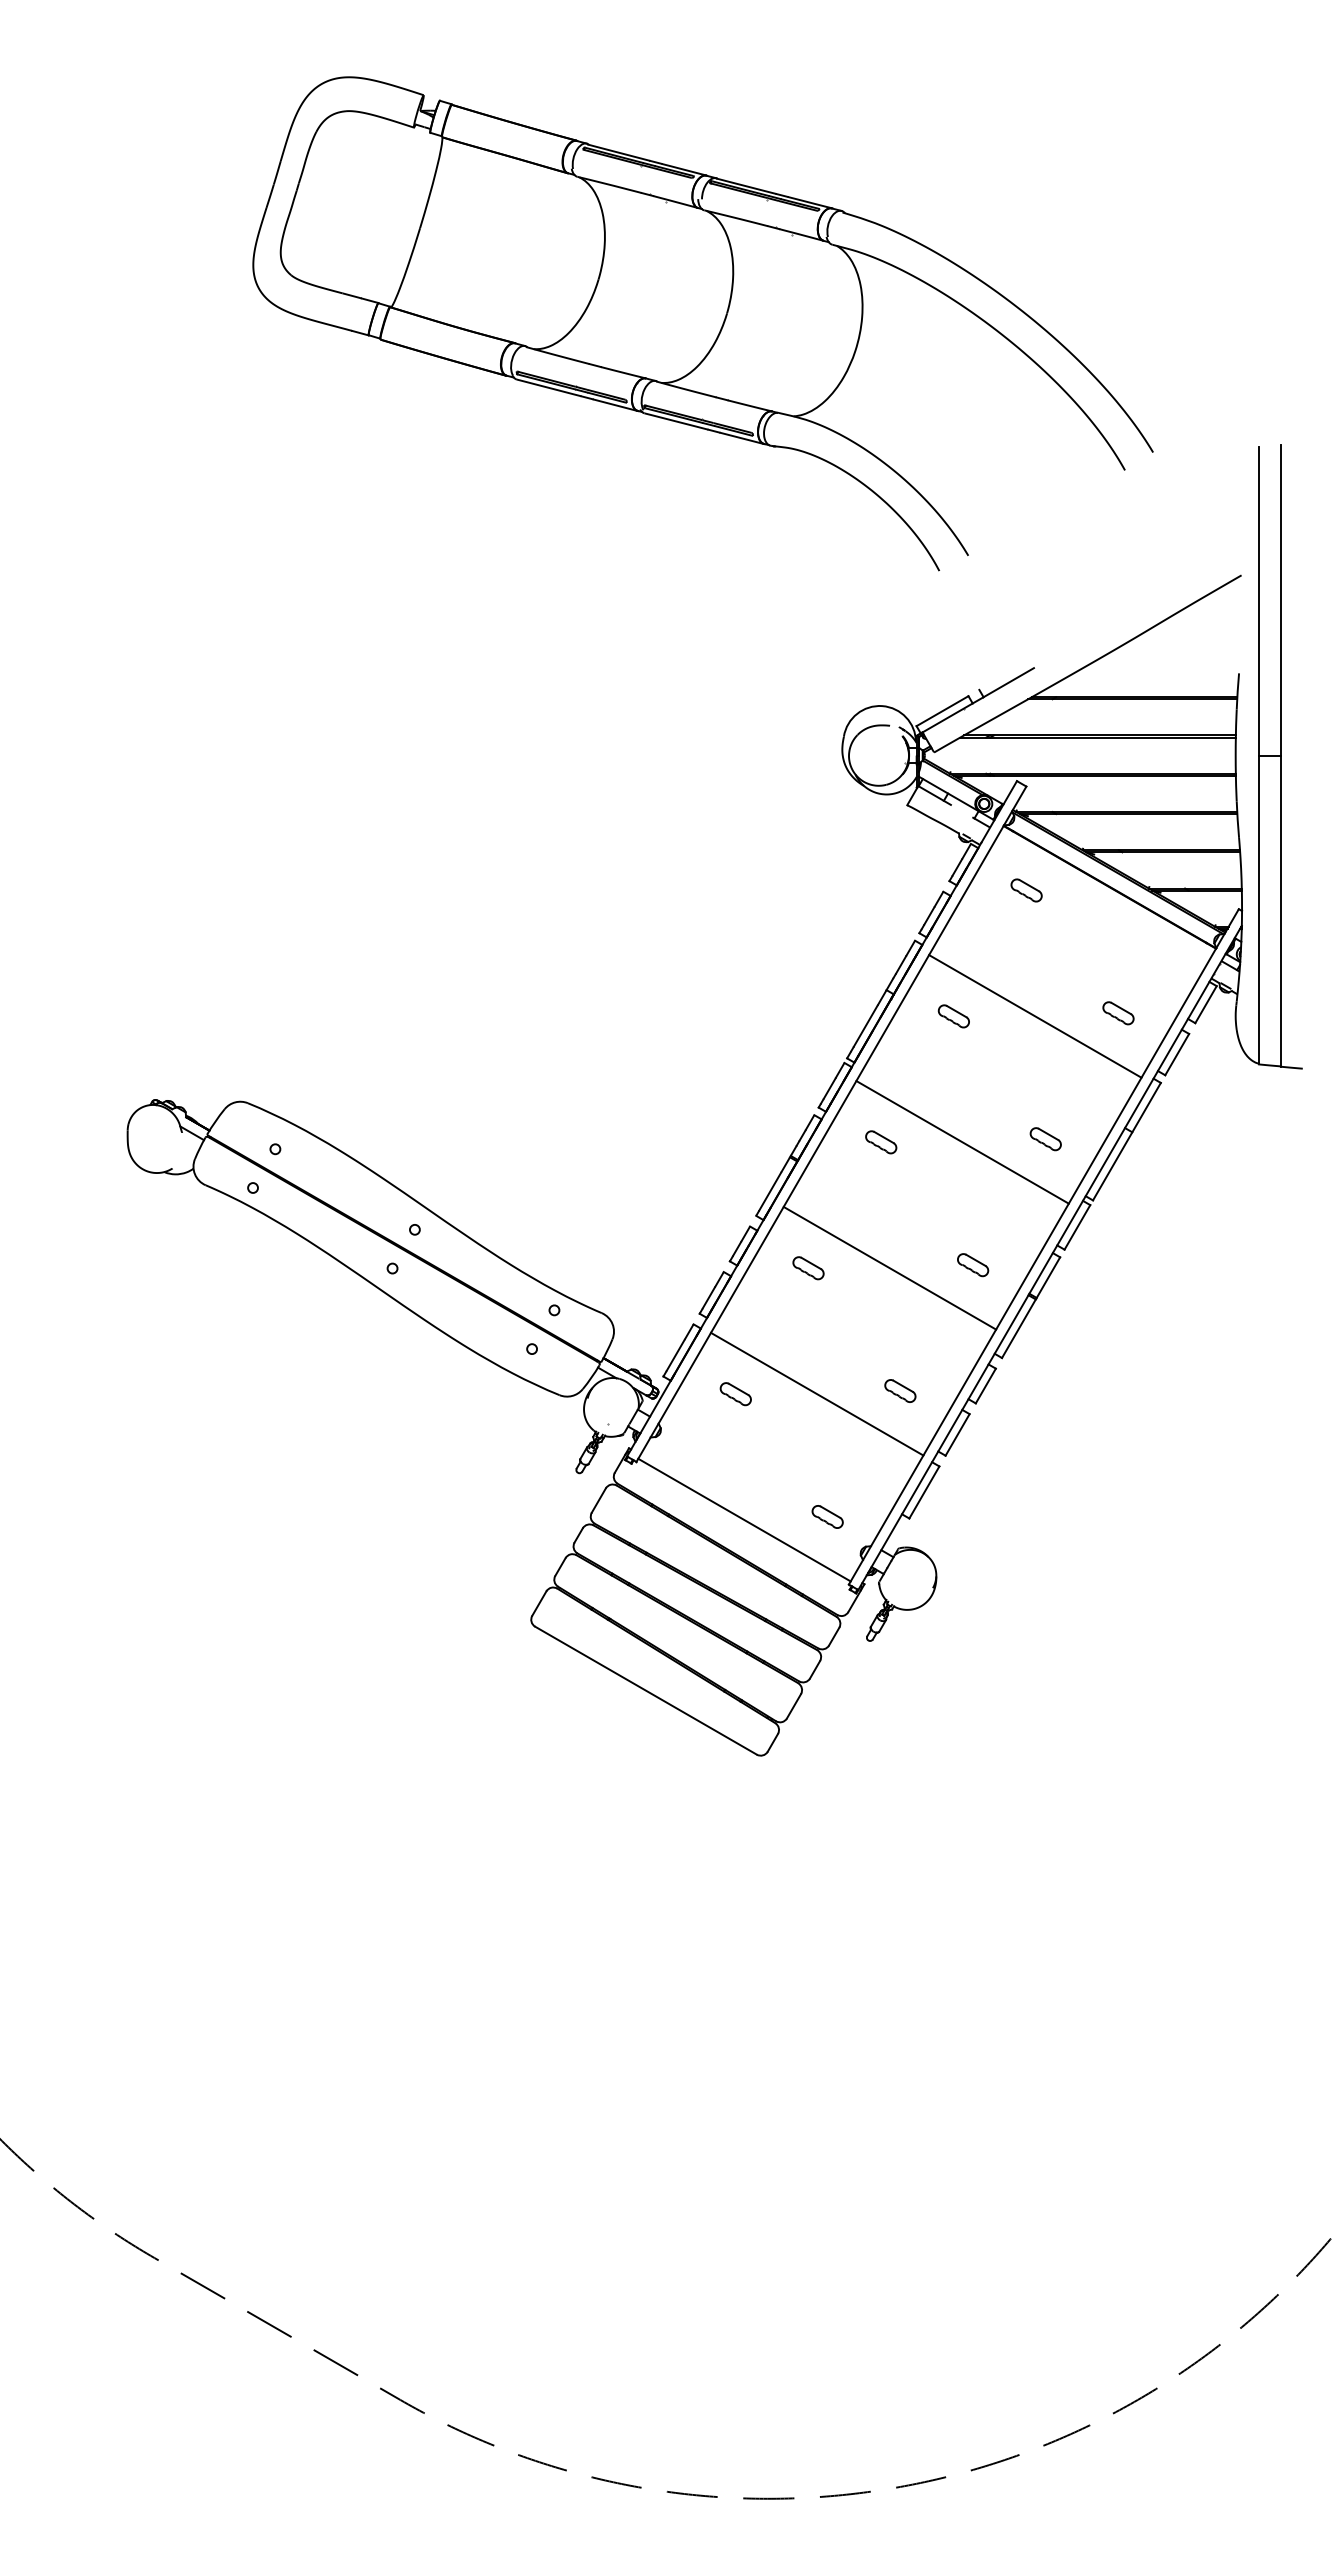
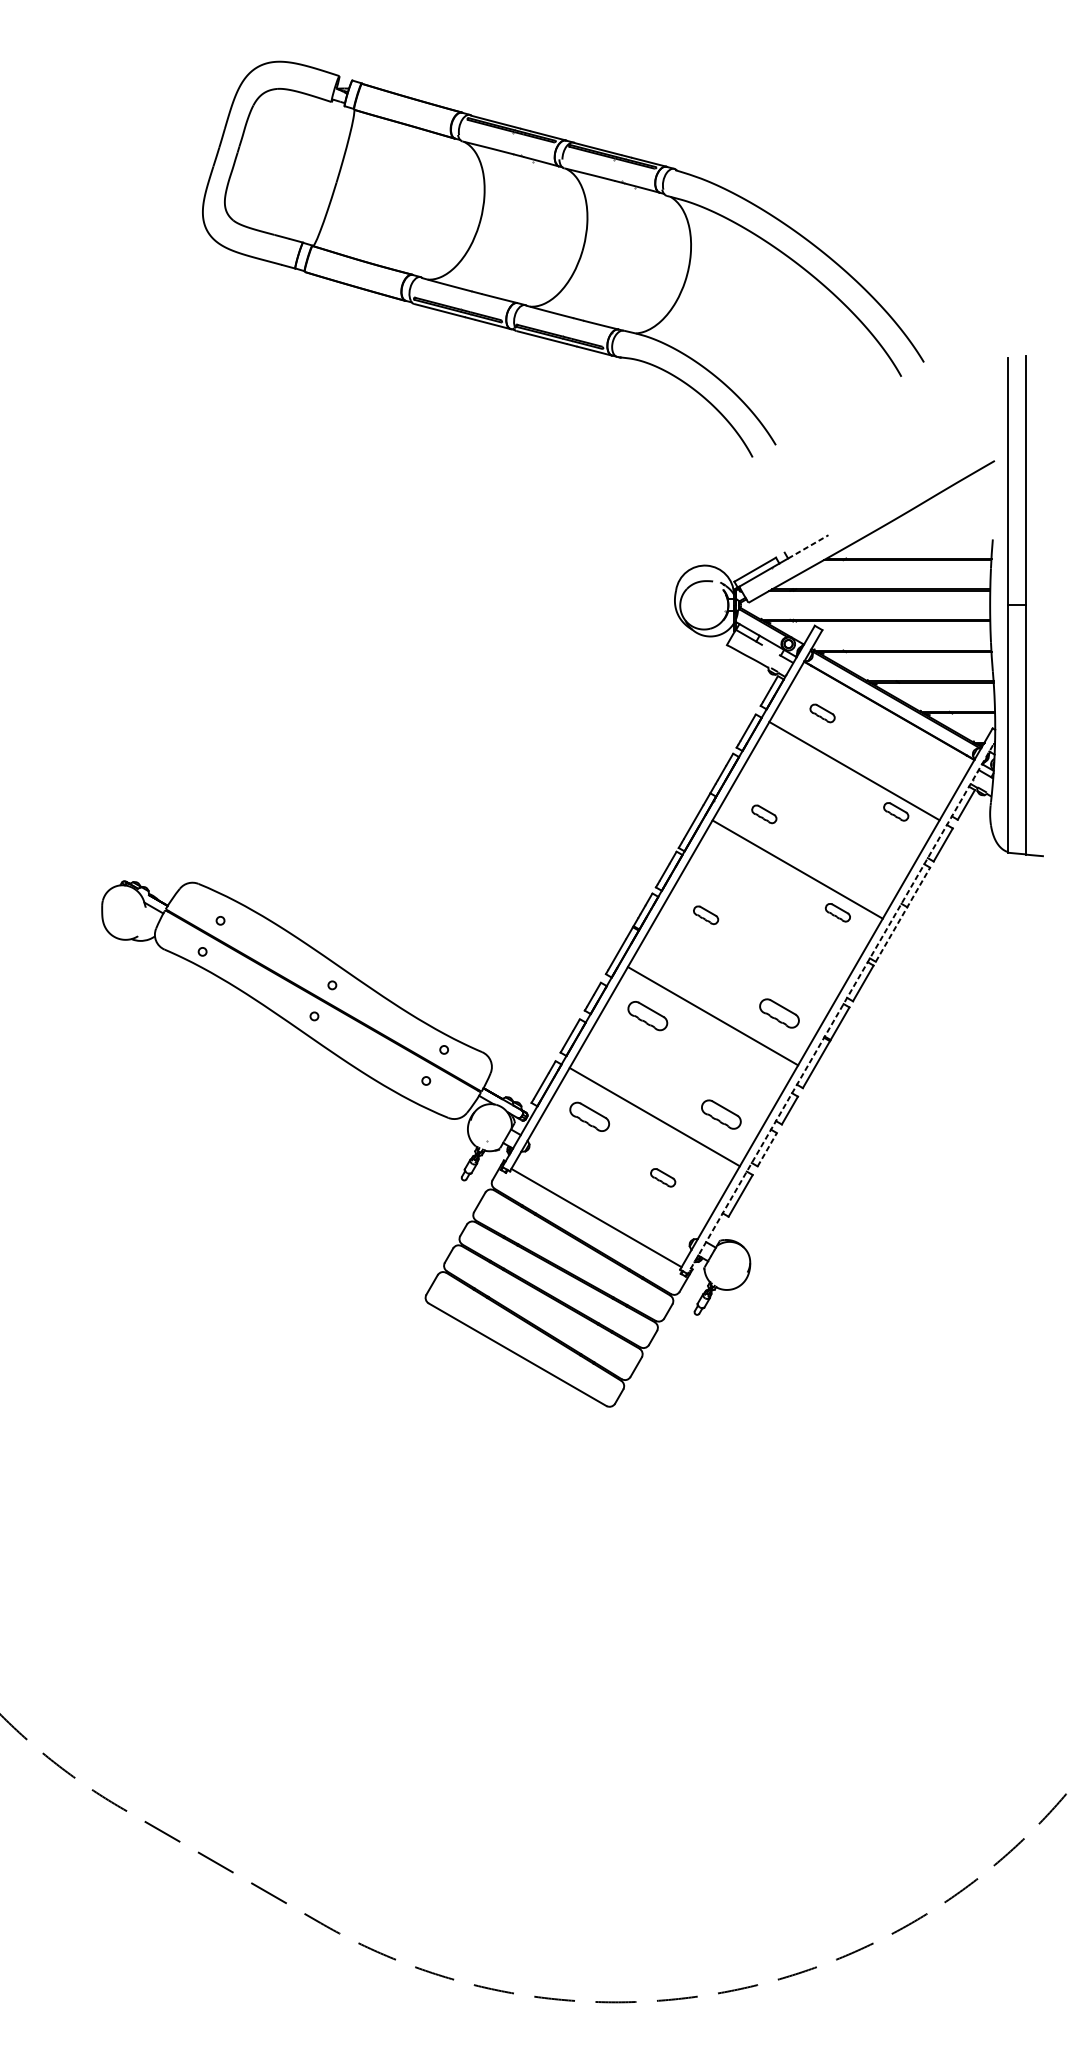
line: (1009, 682) -> (808, 546), solid -> dashed
line: (1035, 1016) -> (854, 771), moved
line: (1126, 1141) -> (902, 914), solid -> dashed
line: (962, 1142) -> (797, 869), moved
line: (1049, 1259) -> (840, 1009), solid -> dashed
part: (973, 1265) -> (780, 1013), size x1.6
part: (808, 1268) -> (647, 1016), size x1.6
part: (900, 1390) -> (721, 1114), size x1.6
part: (735, 1394) -> (589, 1117), size x1.6
line: (957, 1434) -> (767, 1149), solid -> dashed
part: (827, 1516) -> (663, 1177), moved

